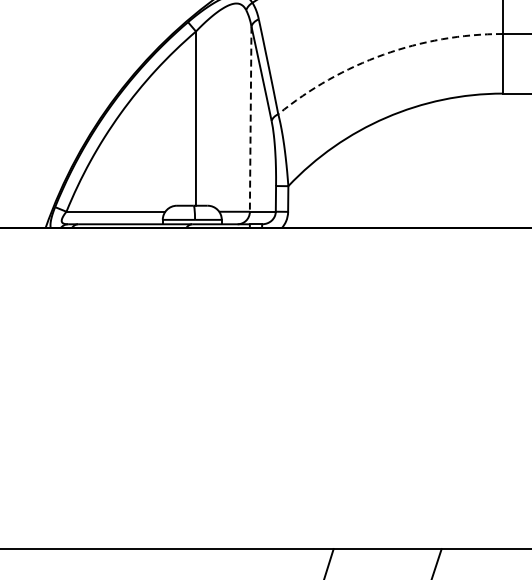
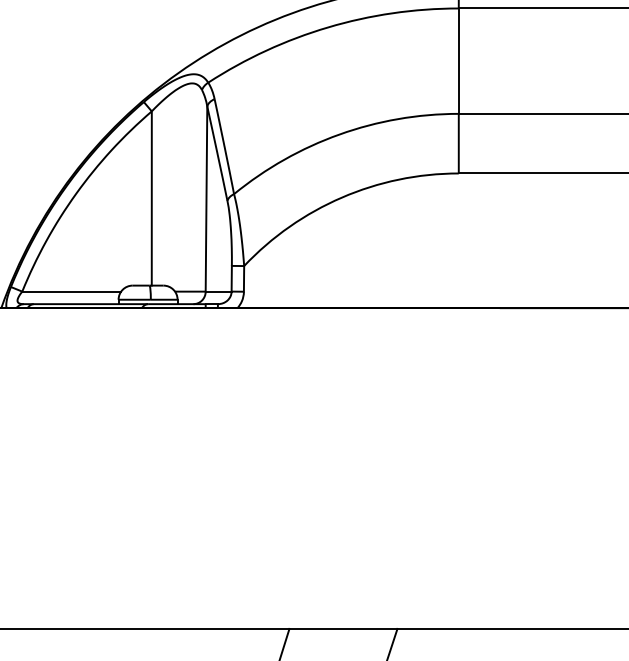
arc: (383, 54) -> (339, 134), dashed -> solid
line: (250, 119) -> (206, 199), dashed -> solid

